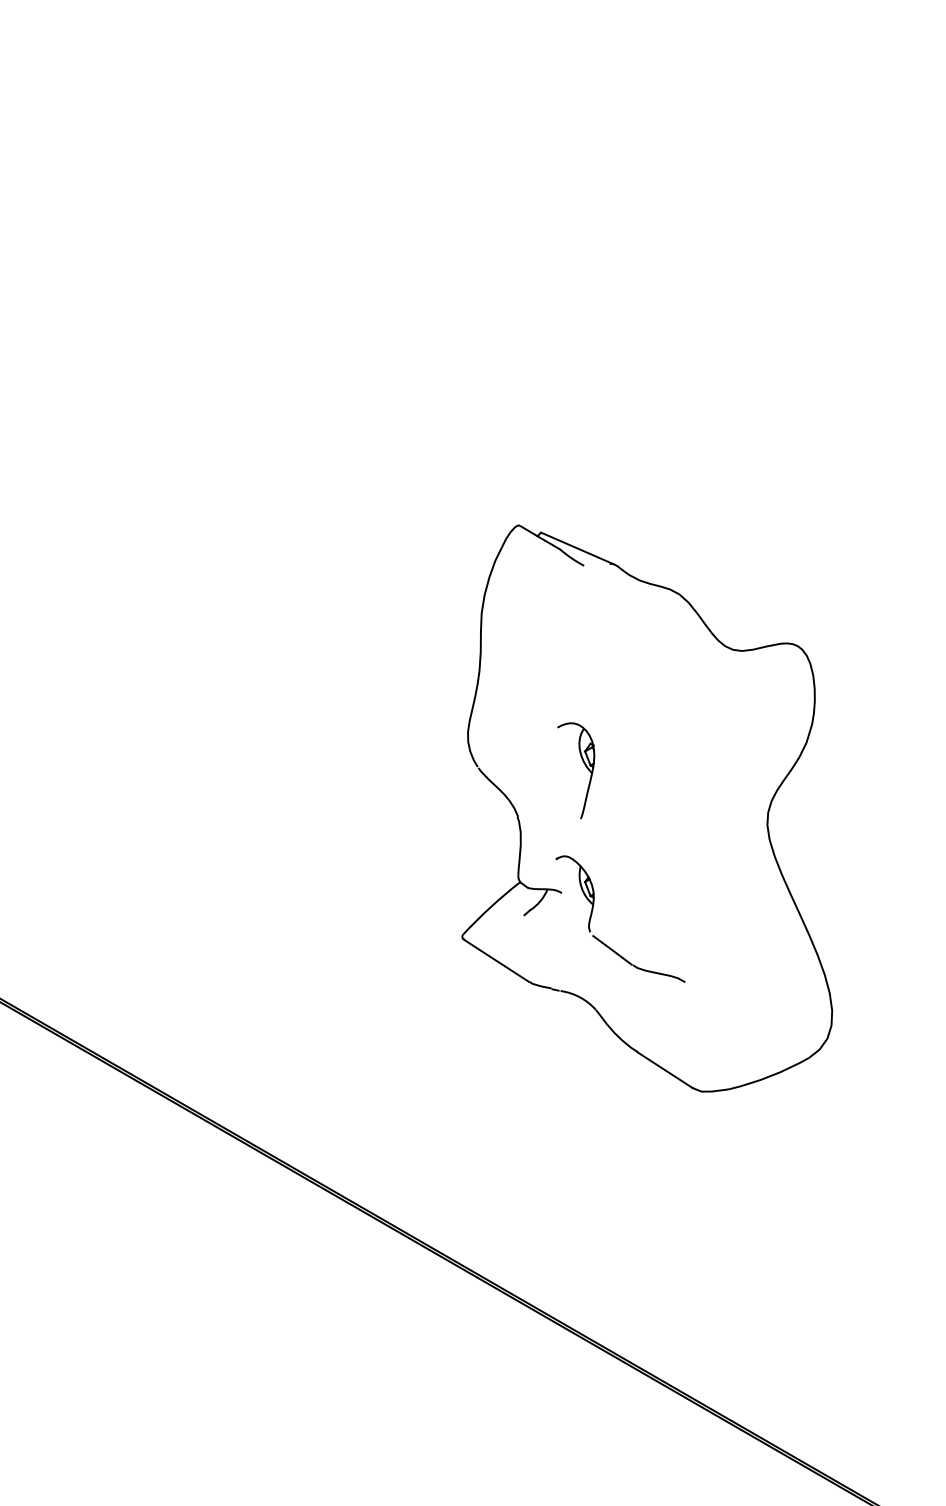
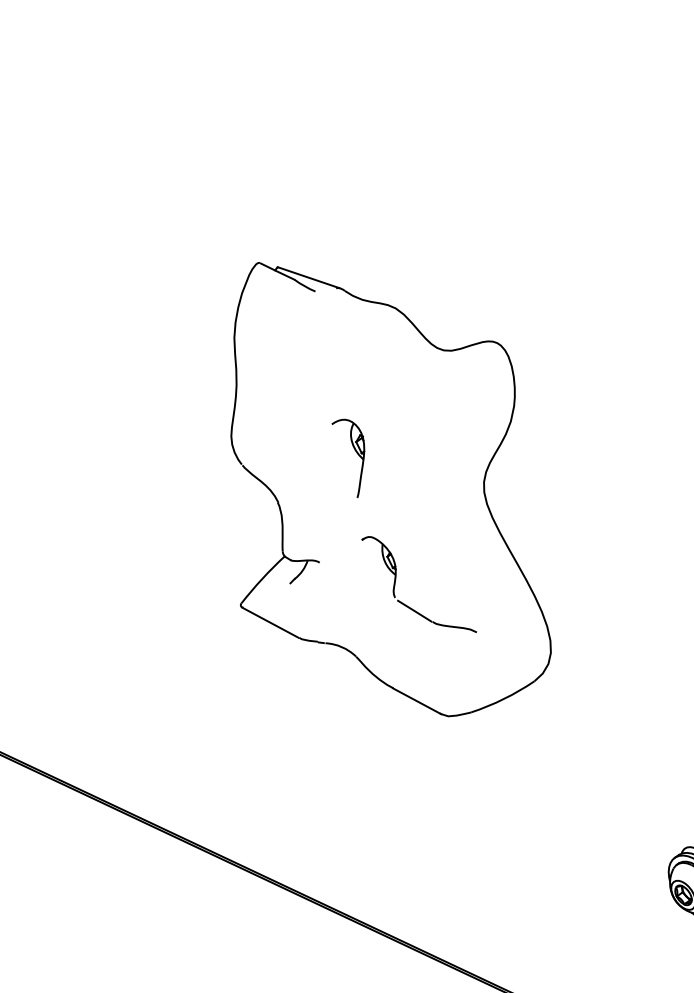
part: (585, 766) -> (357, 454), moved
part: (593, 910) -> (396, 579), moved

